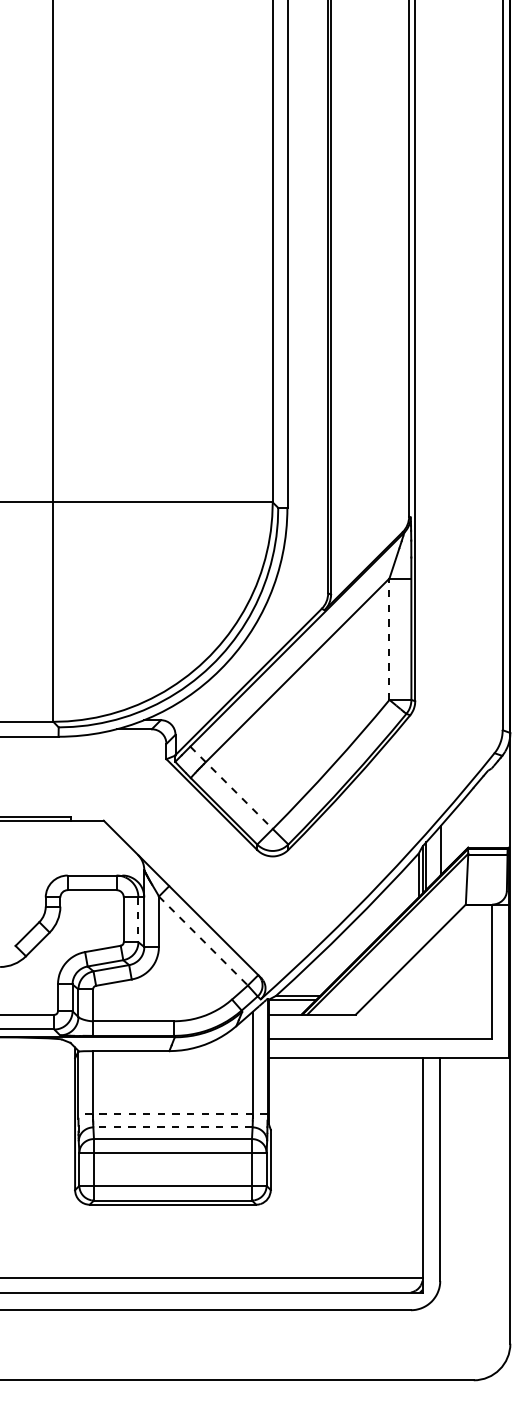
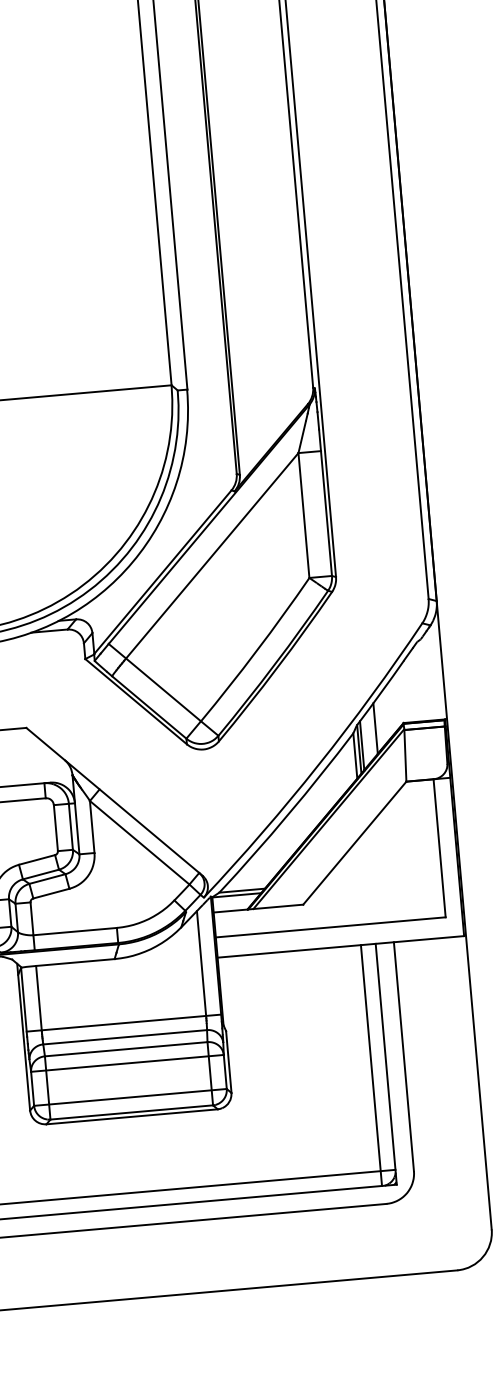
line: (389, 639) -> (304, 515), dashed -> solid
line: (231, 788) -> (154, 683), dashed -> solid
line: (138, 920) -> (71, 827), dashed -> solid
line: (203, 941) -> (139, 843), dashed -> solid
line: (172, 1113) -> (123, 1022), dashed -> solid
line: (172, 1127) -> (124, 1037), dashed -> solid
line: (408, 1175) -> (371, 1065), added

